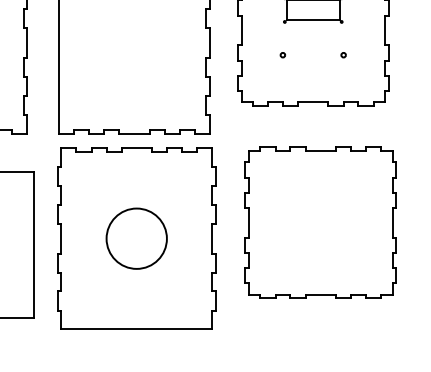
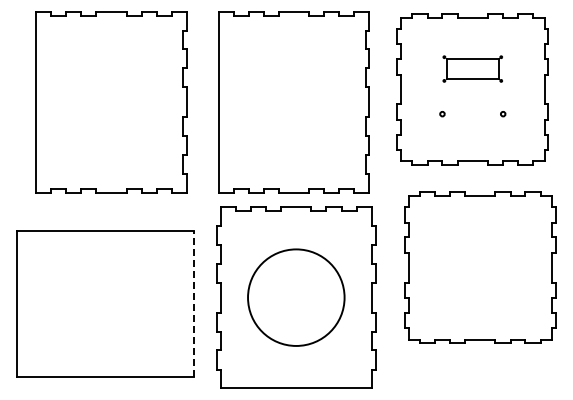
part: (320, 222) -> (480, 267), moved
circle: (136, 238) -> (296, 297), size x1.6
line: (33, 244) -> (193, 303), solid -> dashed

